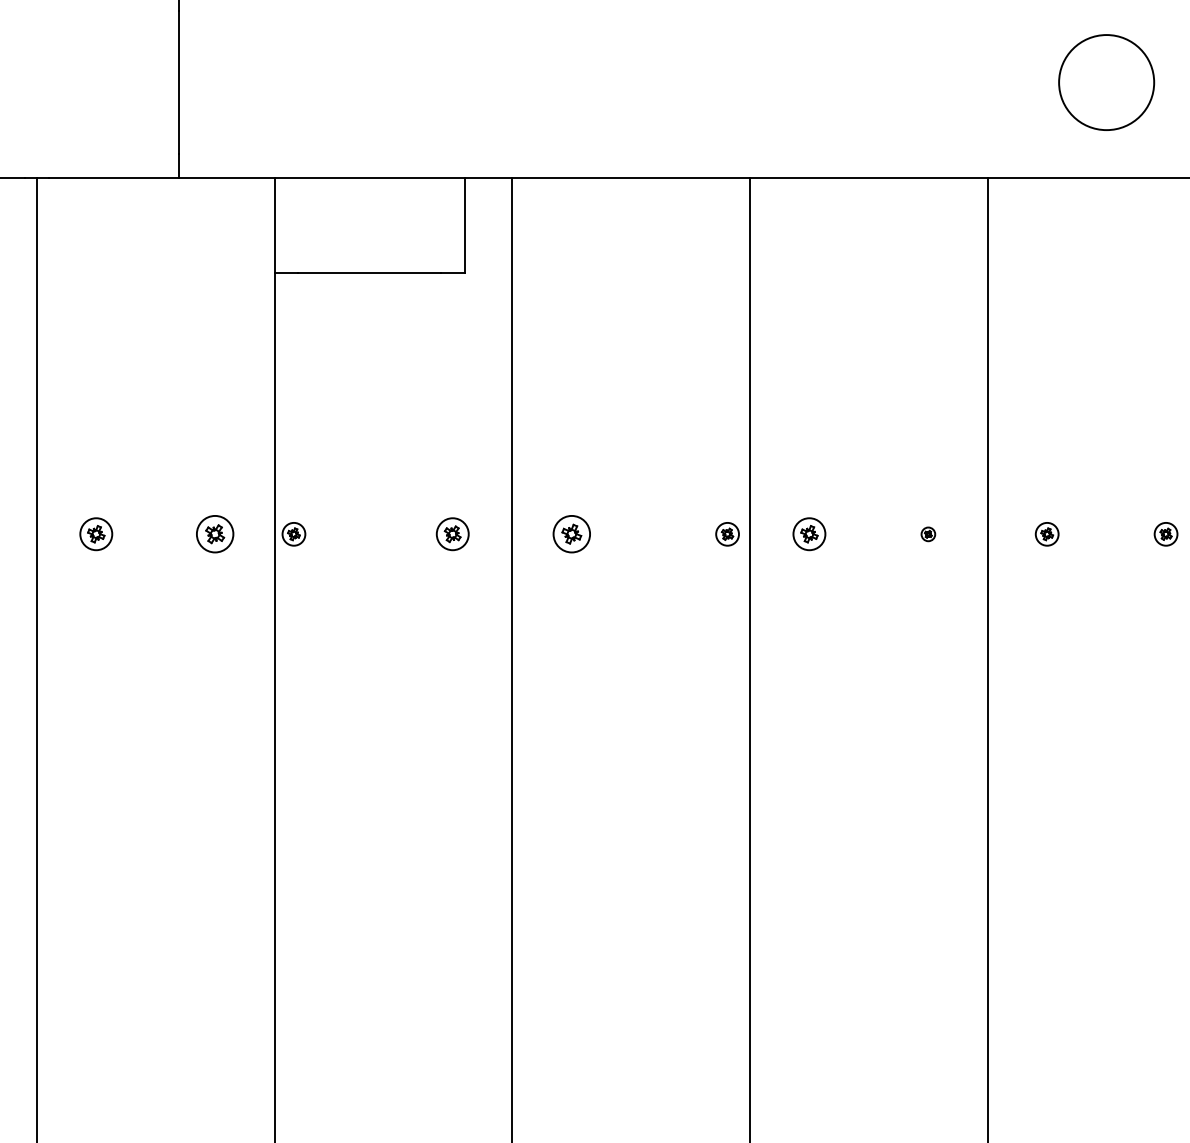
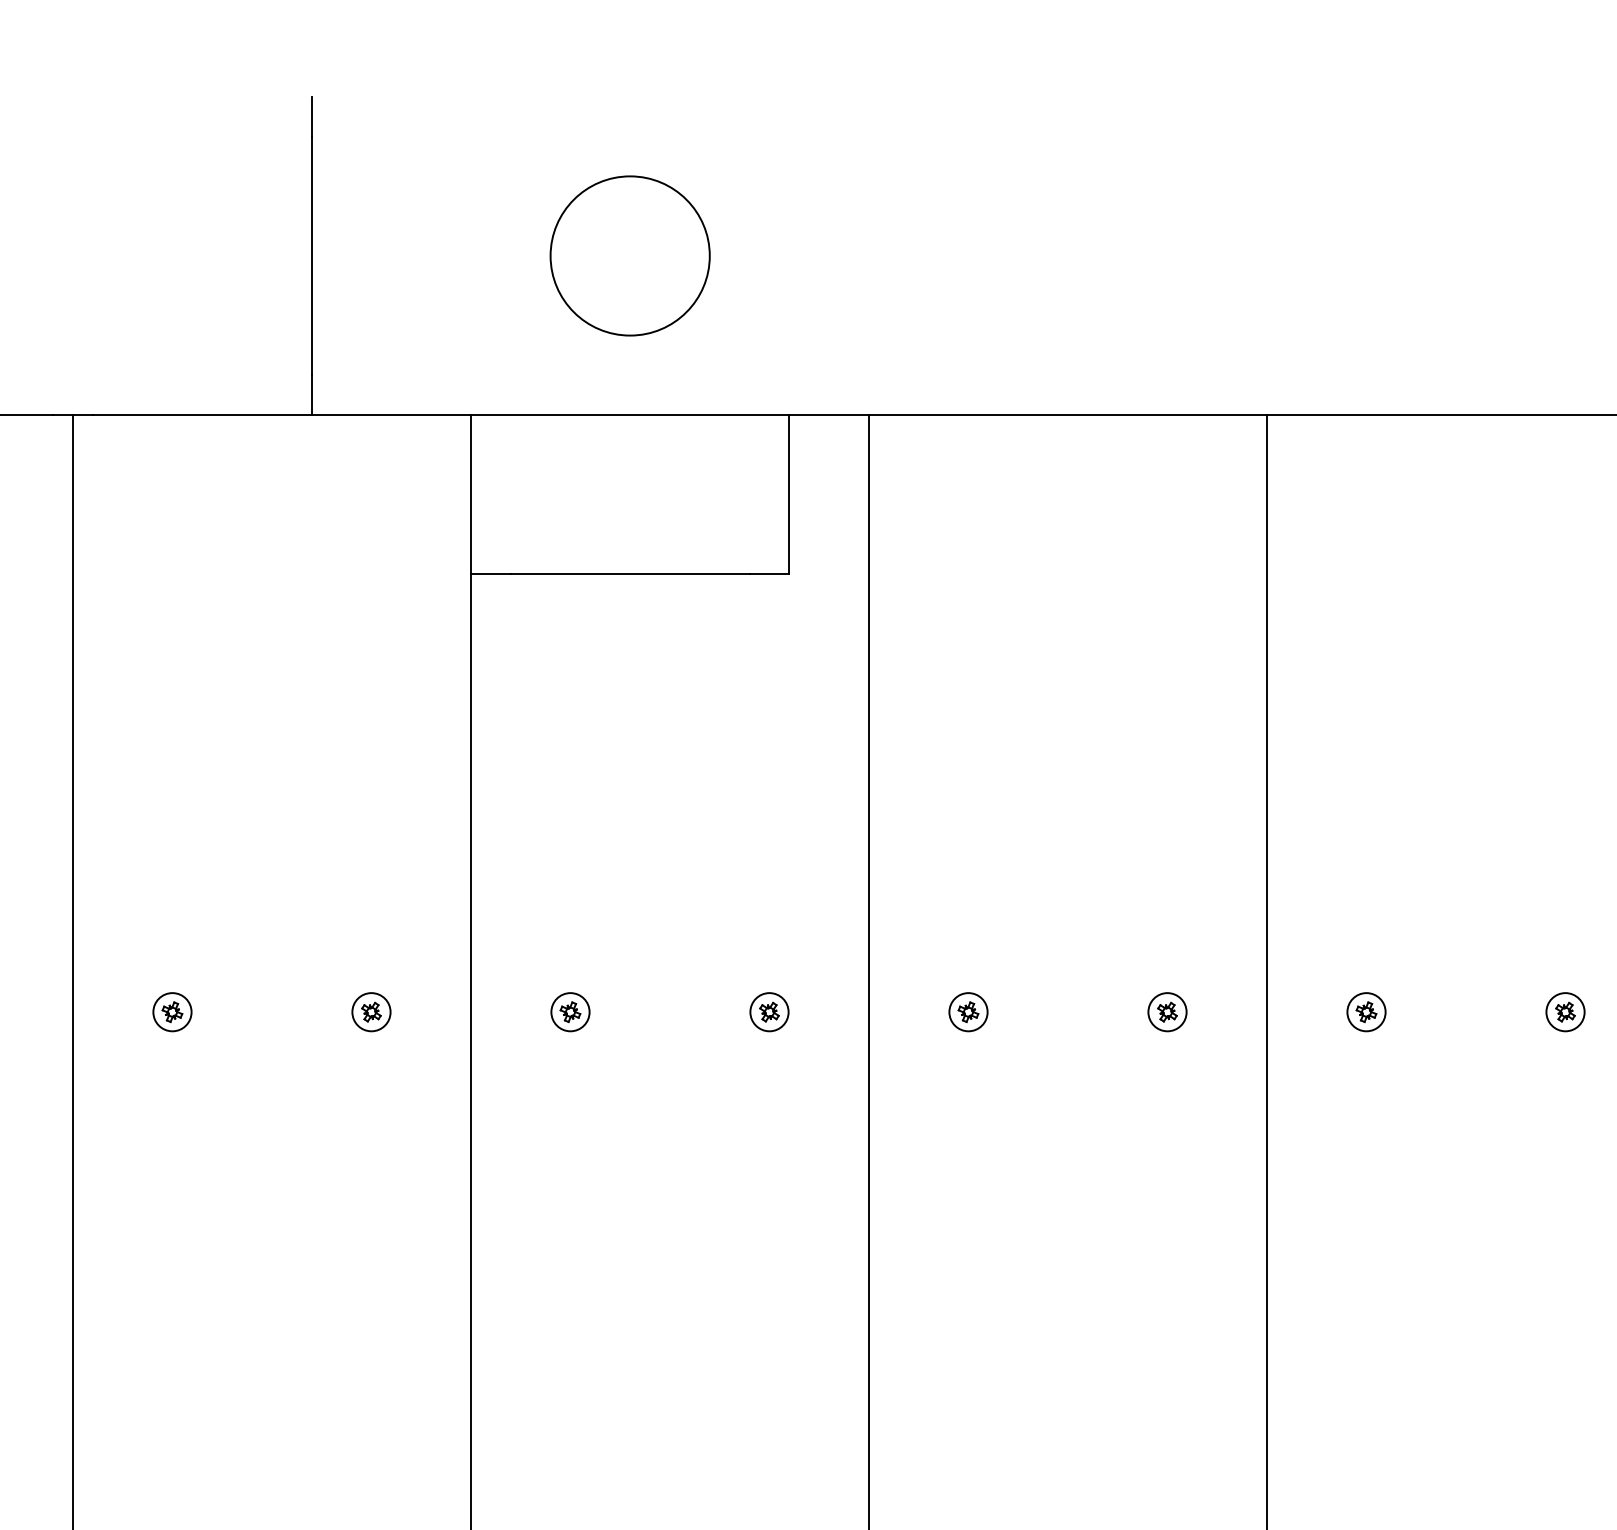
circle: (369, 82) -> (629, 255), added
part: (95, 534) -> (171, 1012), size x0.71
part: (214, 534) -> (370, 1012), size x0.62
part: (293, 534) -> (569, 1012), moved
part: (452, 534) -> (768, 1012), size x0.71
part: (571, 534) -> (968, 1012), size x0.62
part: (727, 534) -> (1167, 1012), moved
part: (809, 534) -> (1366, 1012), size x0.71
part: (928, 534) -> (1565, 1012), size x1.67

